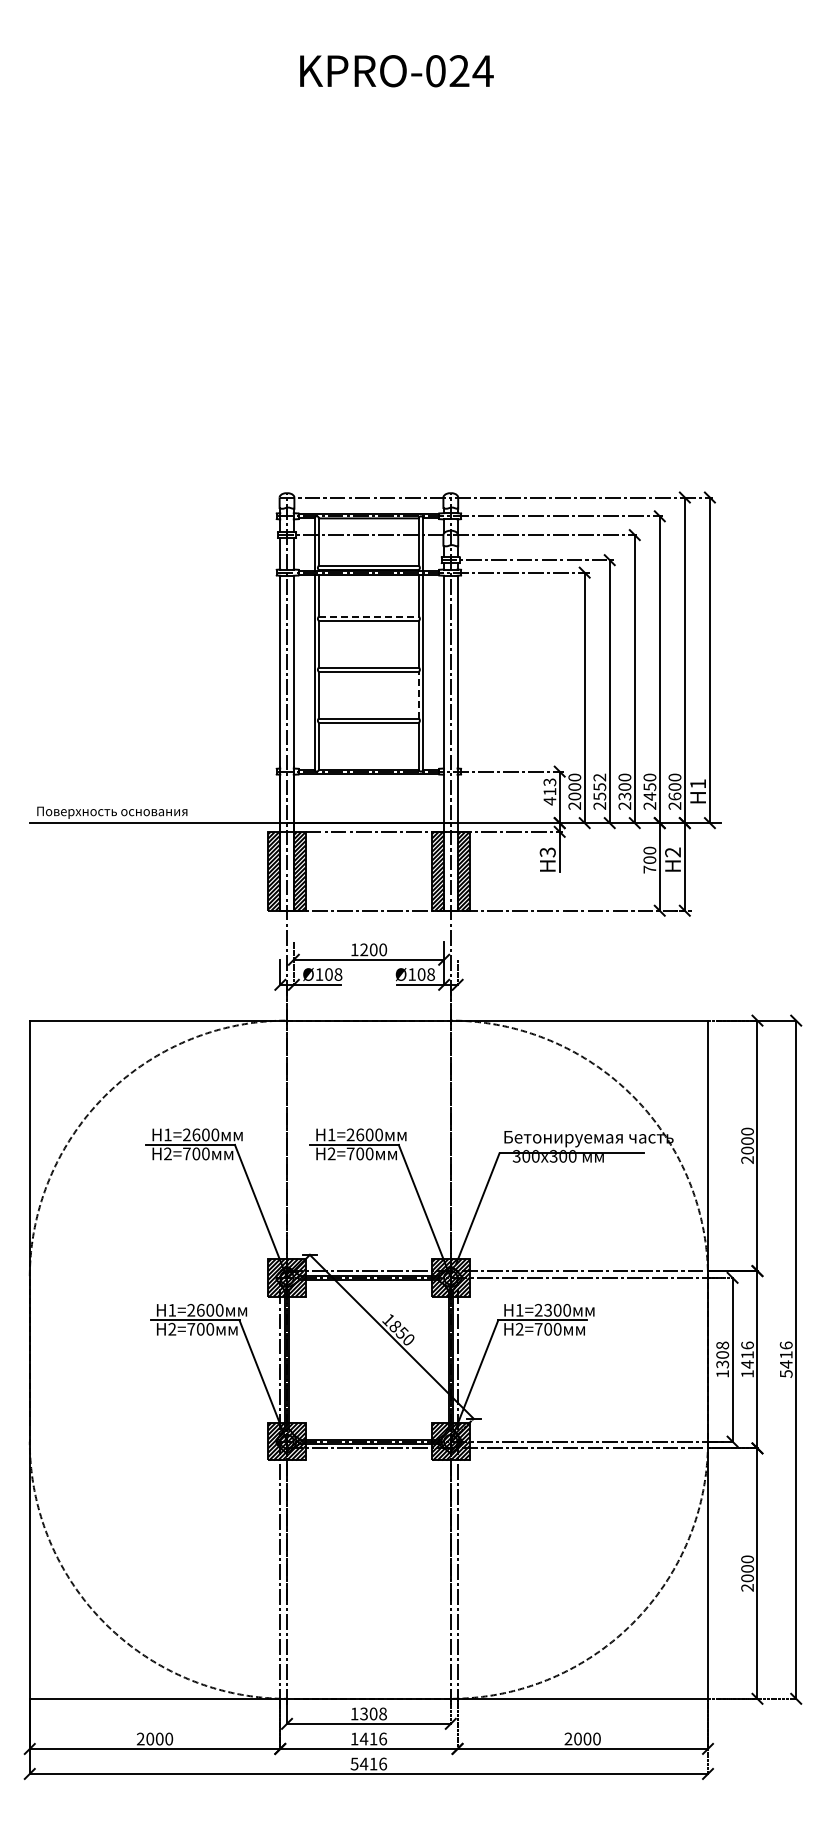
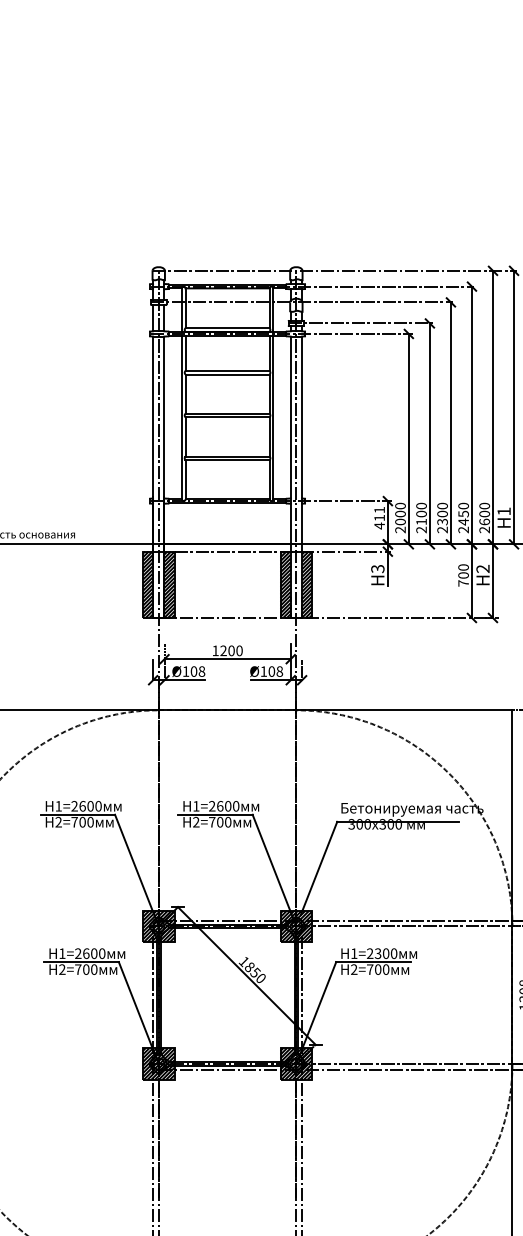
line: (369, 616) -> (228, 370), dashed -> solid
line: (418, 694) -> (269, 436), dashed -> solid
text: (549, 782) -> (379, 510), 413 -> 411
text: (599, 786) -> (421, 513), 2552 -> 2100

